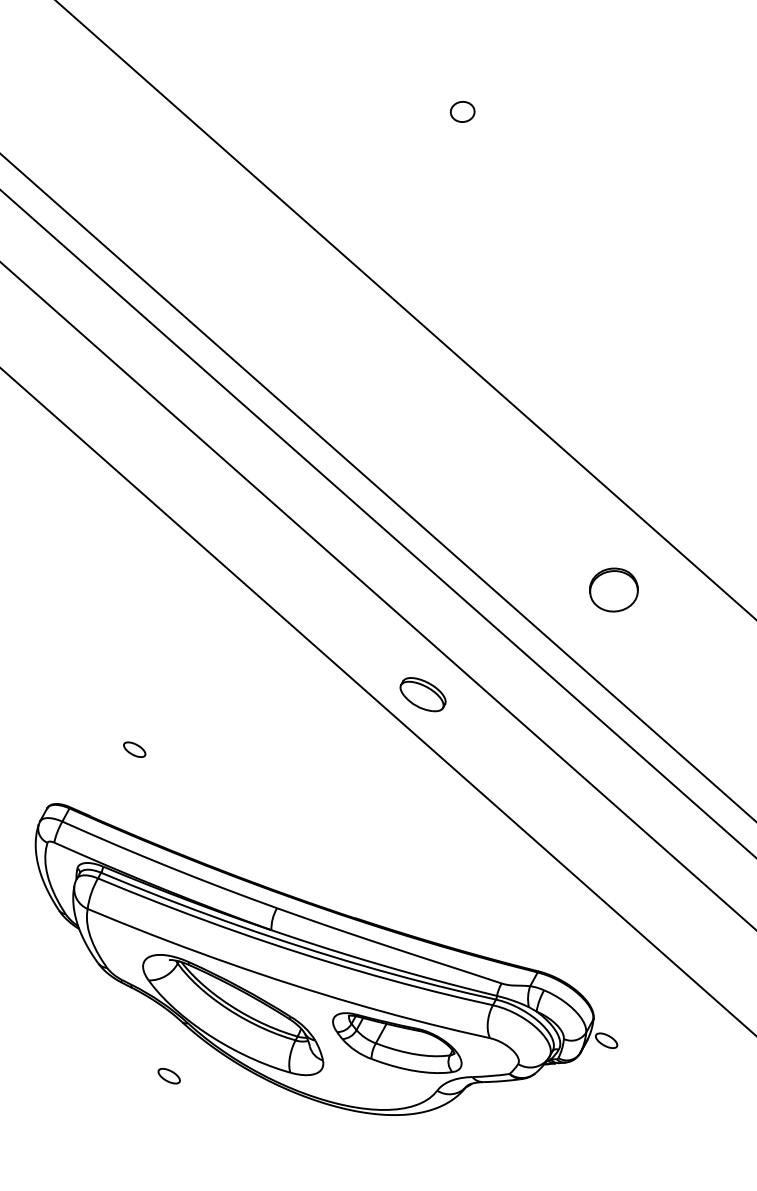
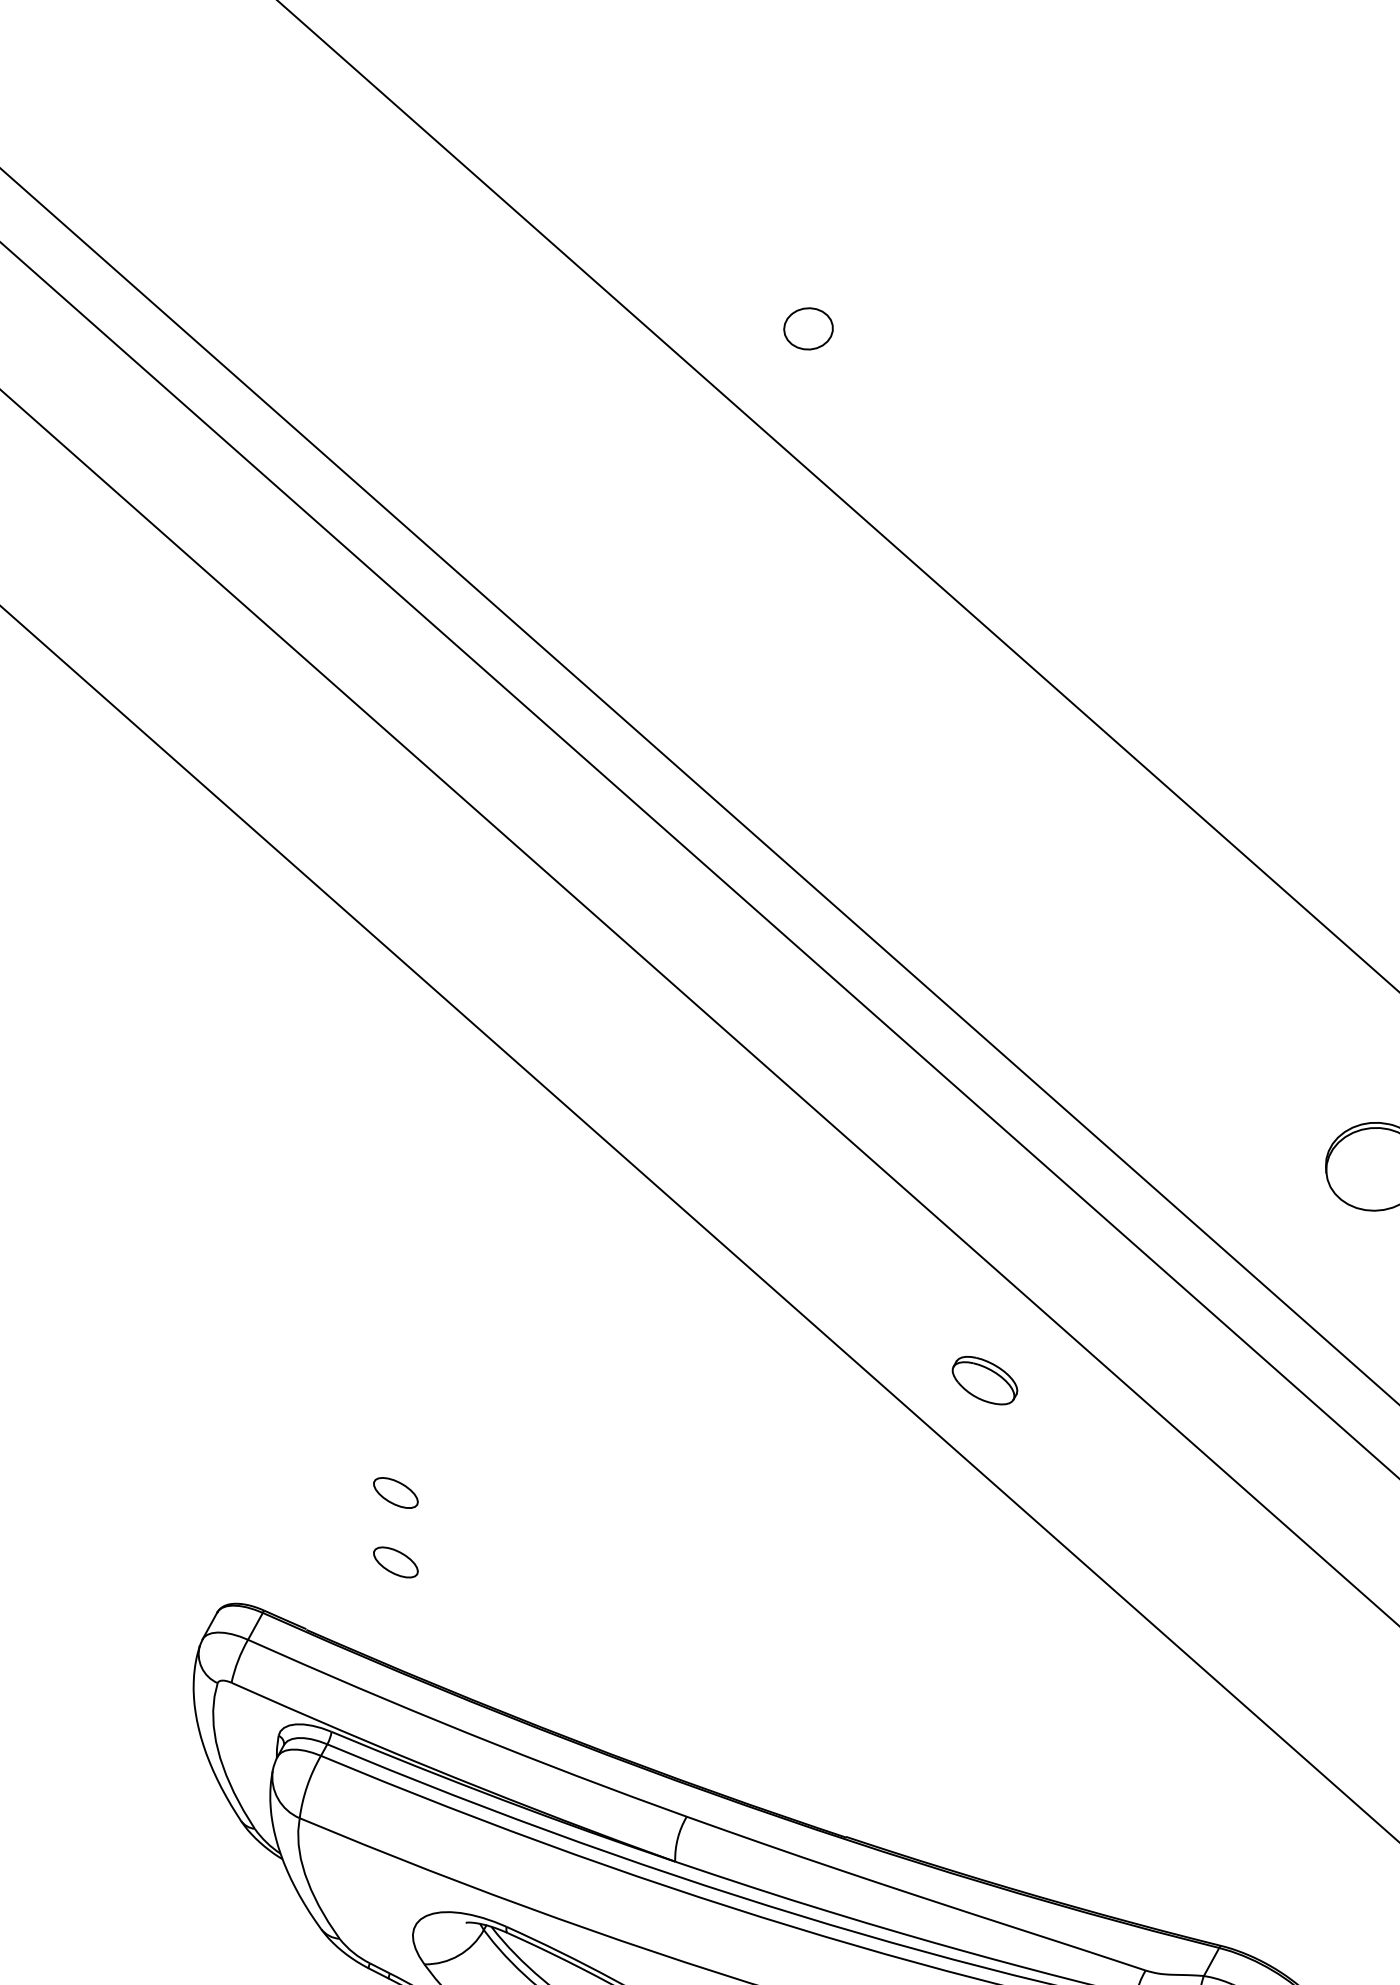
part: (462, 111) -> (808, 327), moved
part: (422, 694) -> (983, 1380), size x0.7
part: (134, 783) -> (395, 1561), added

